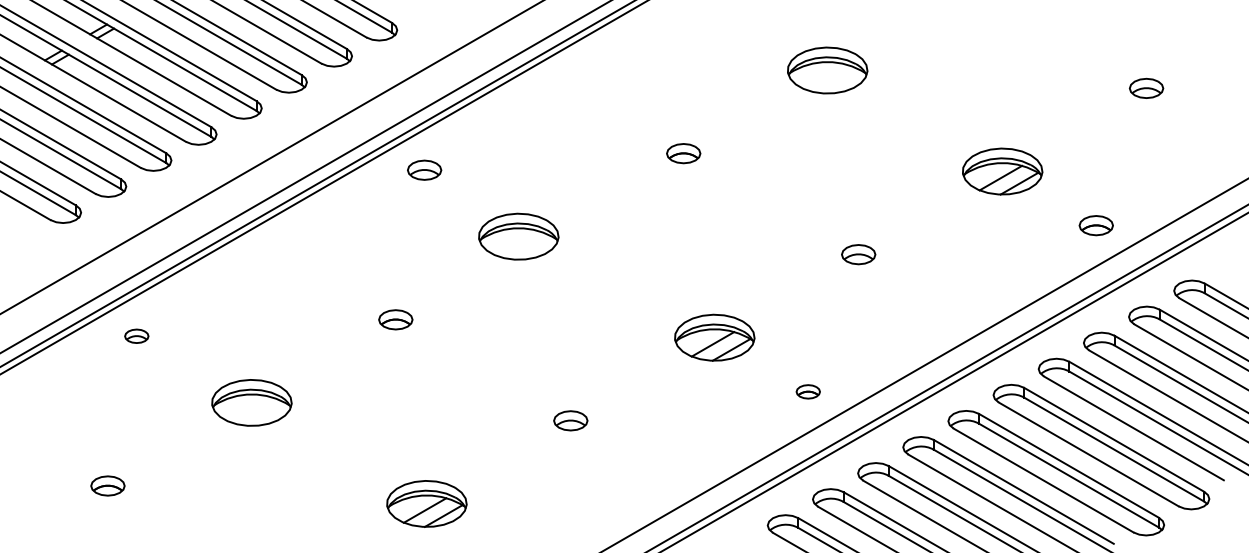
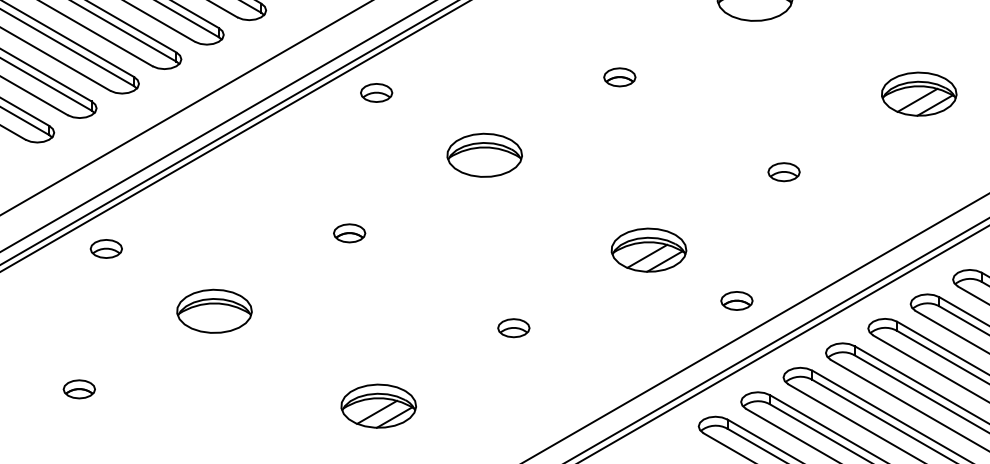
part: (518, 236) -> (484, 155), moved
part: (136, 335) -> (106, 248), size x1.43
part: (807, 391) -> (736, 300), size x1.43

